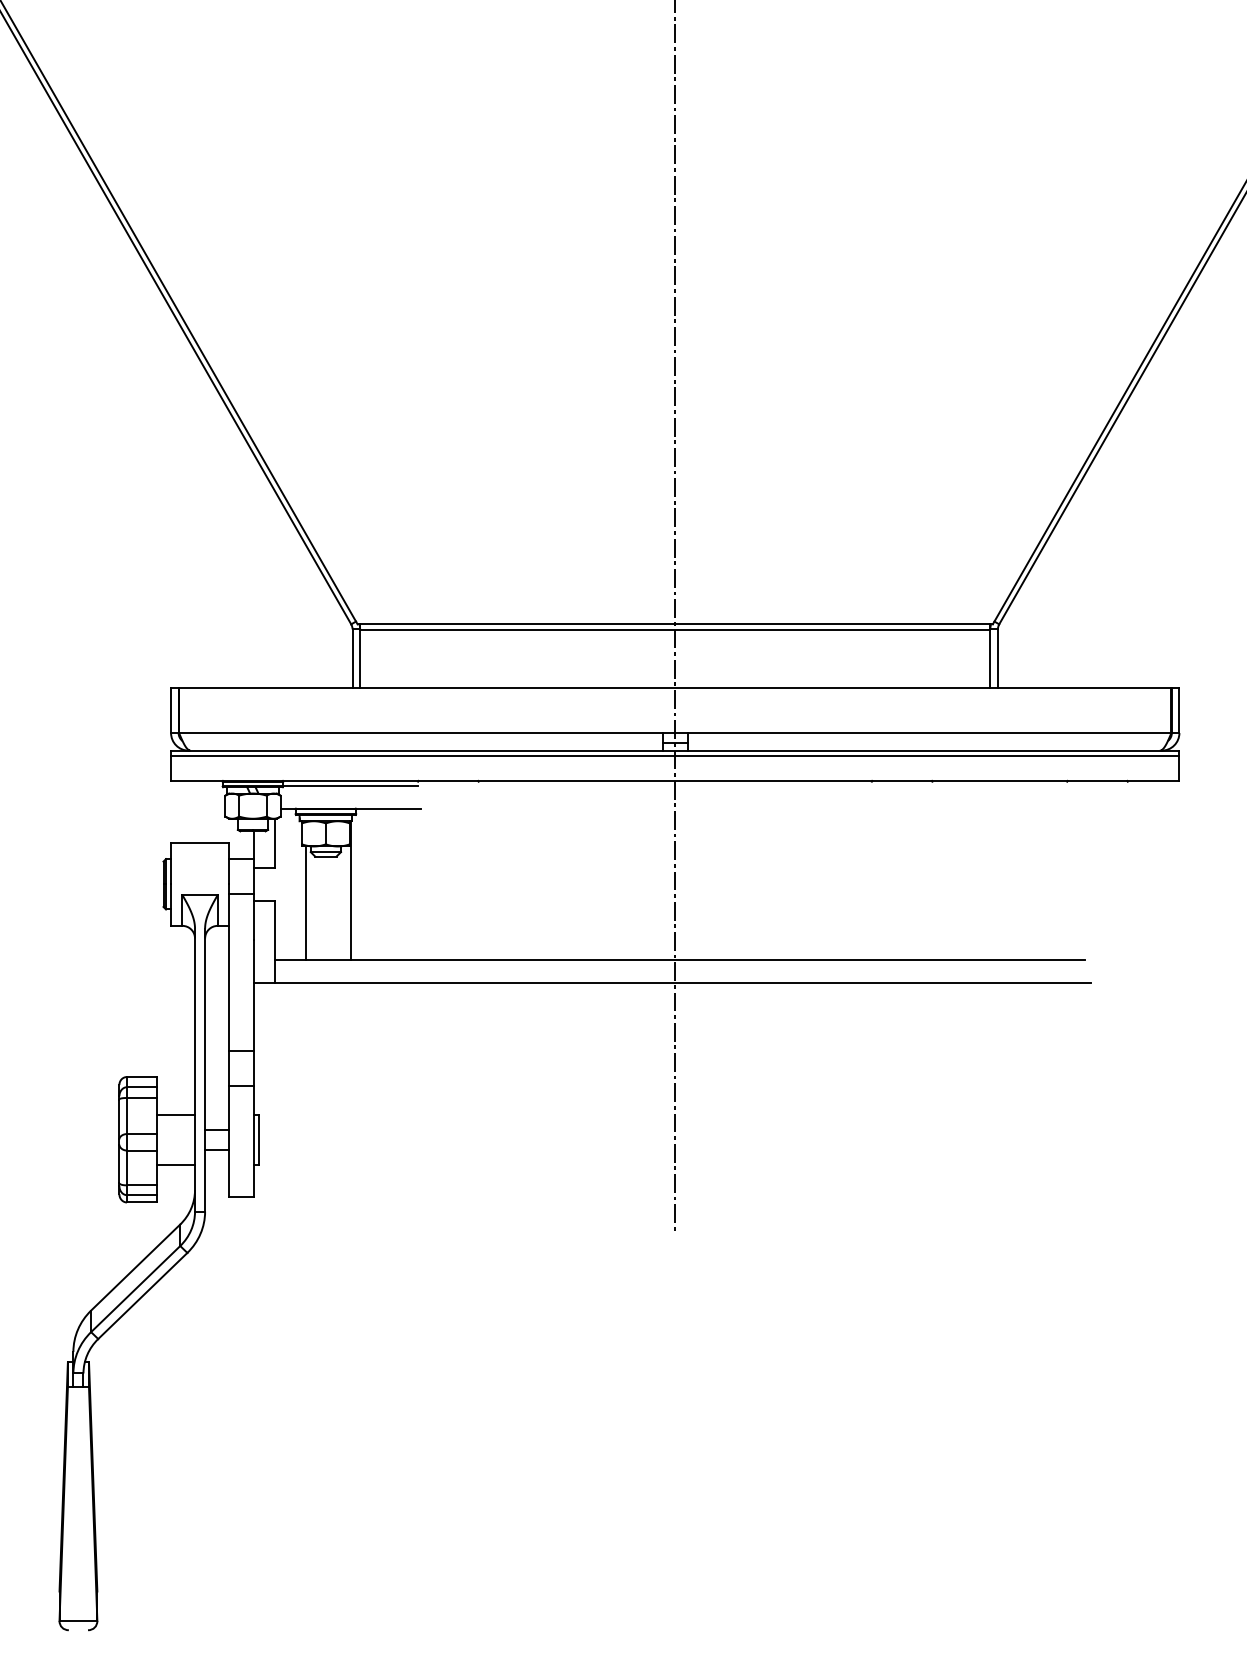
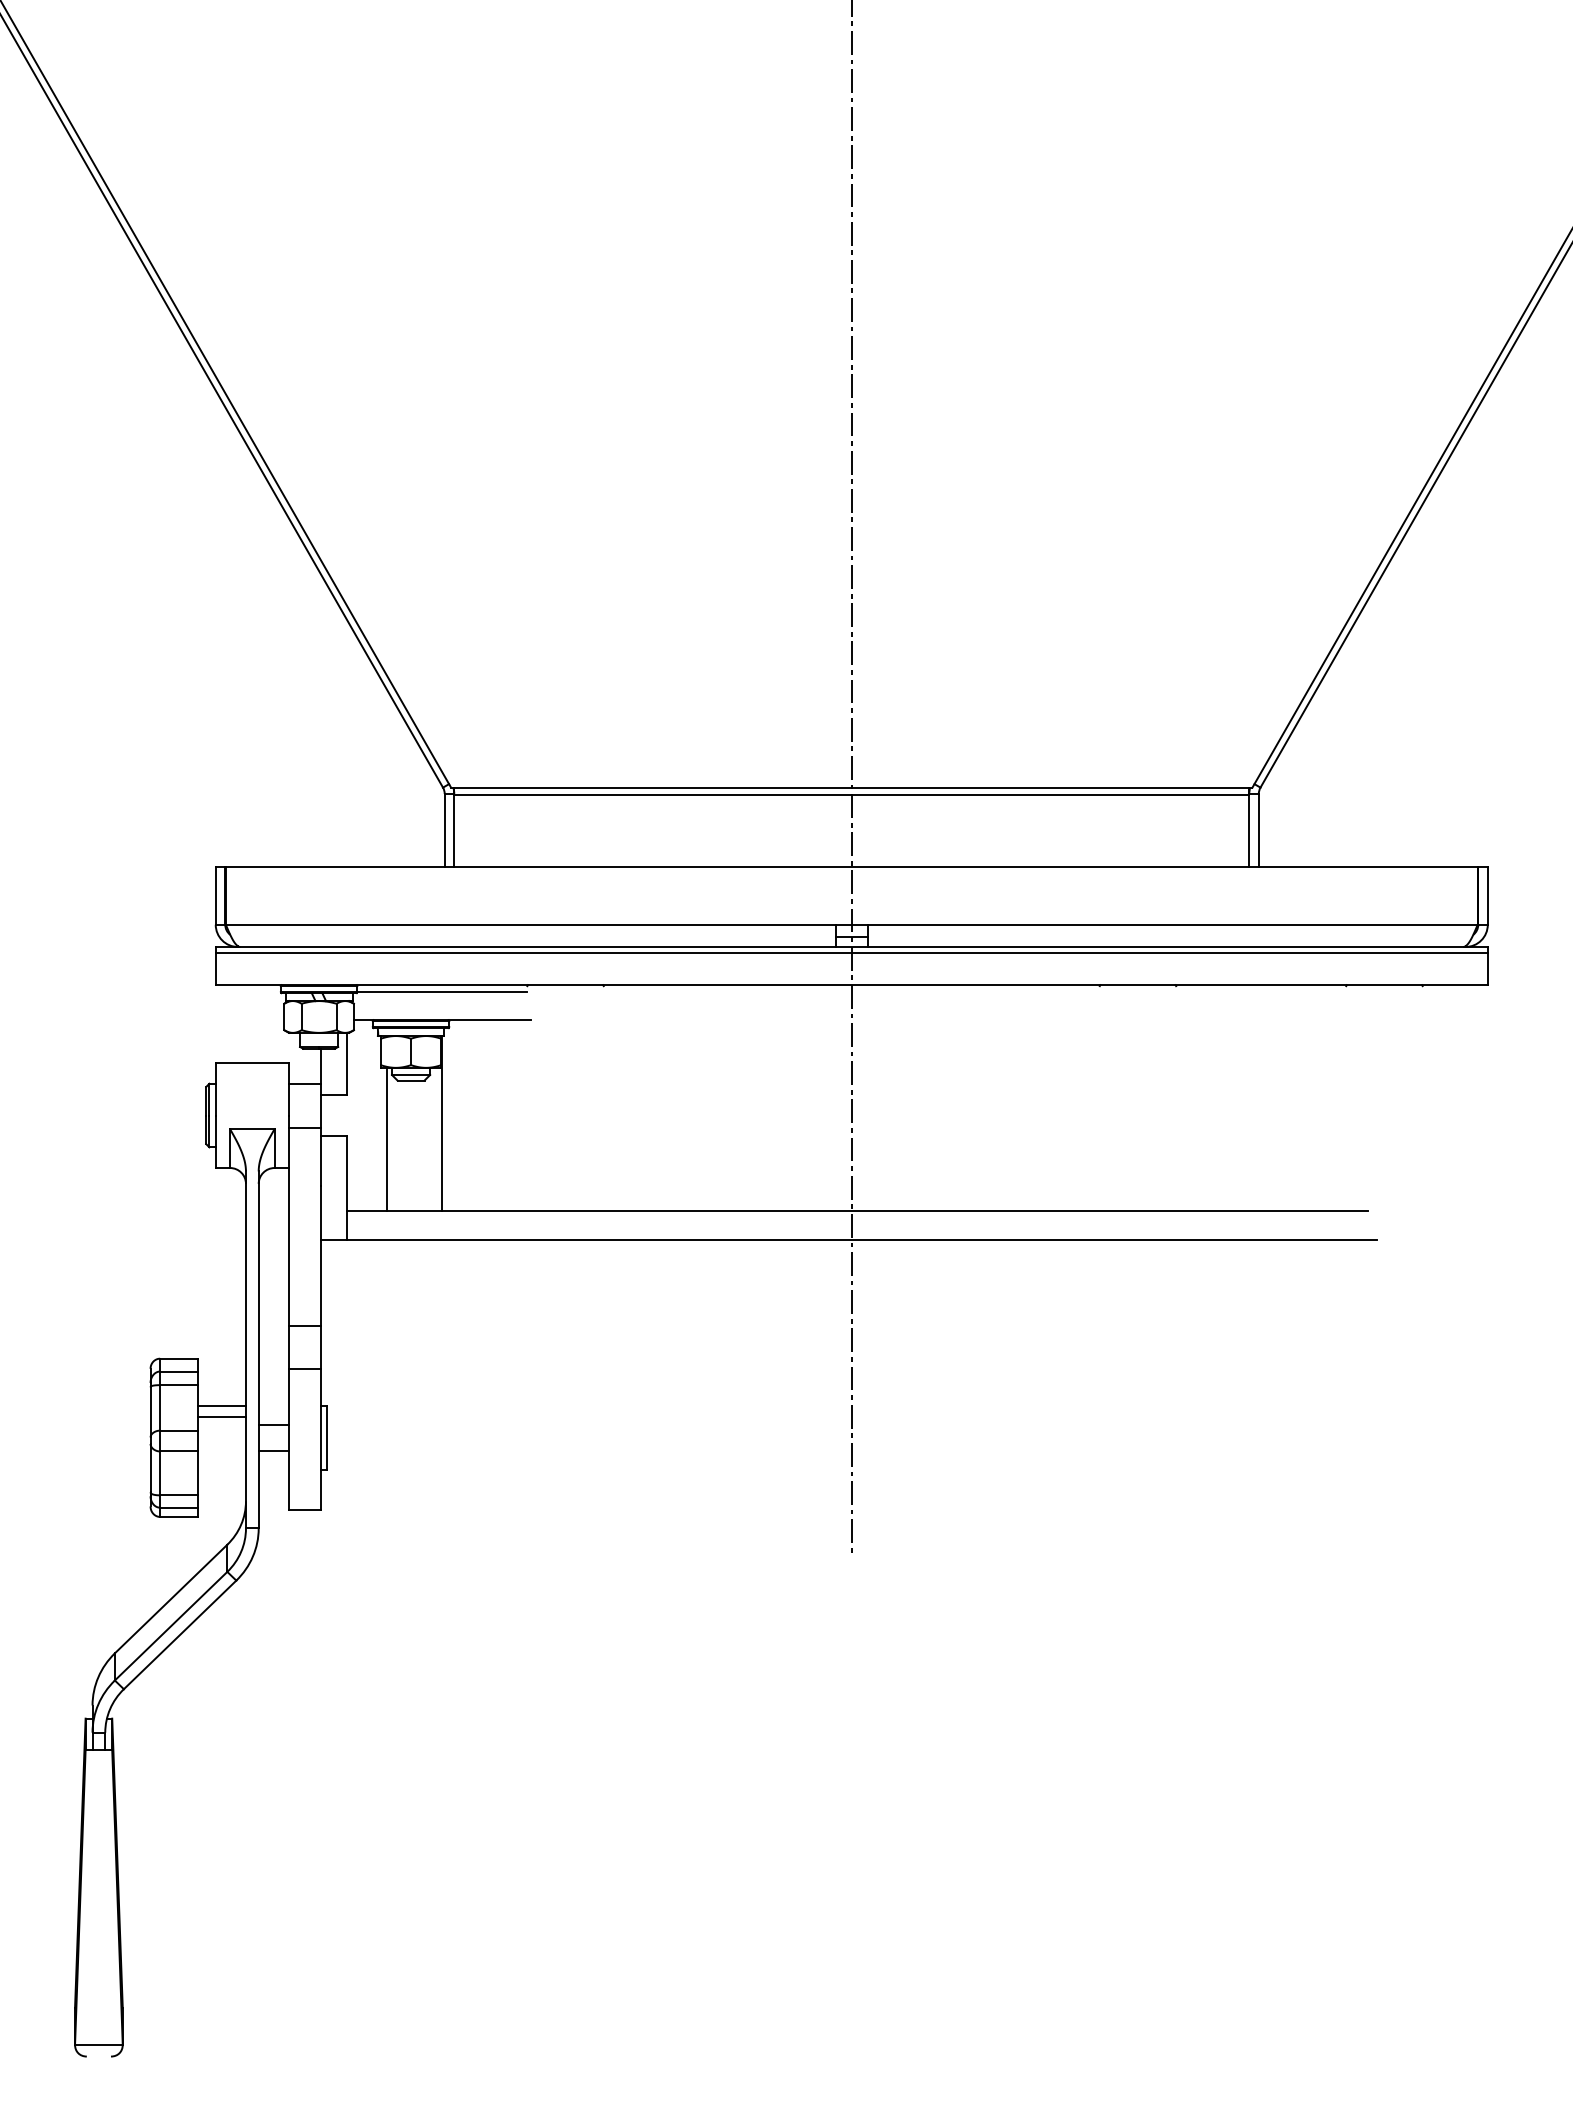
line: (175, 1164) -> (221, 1416), moved

